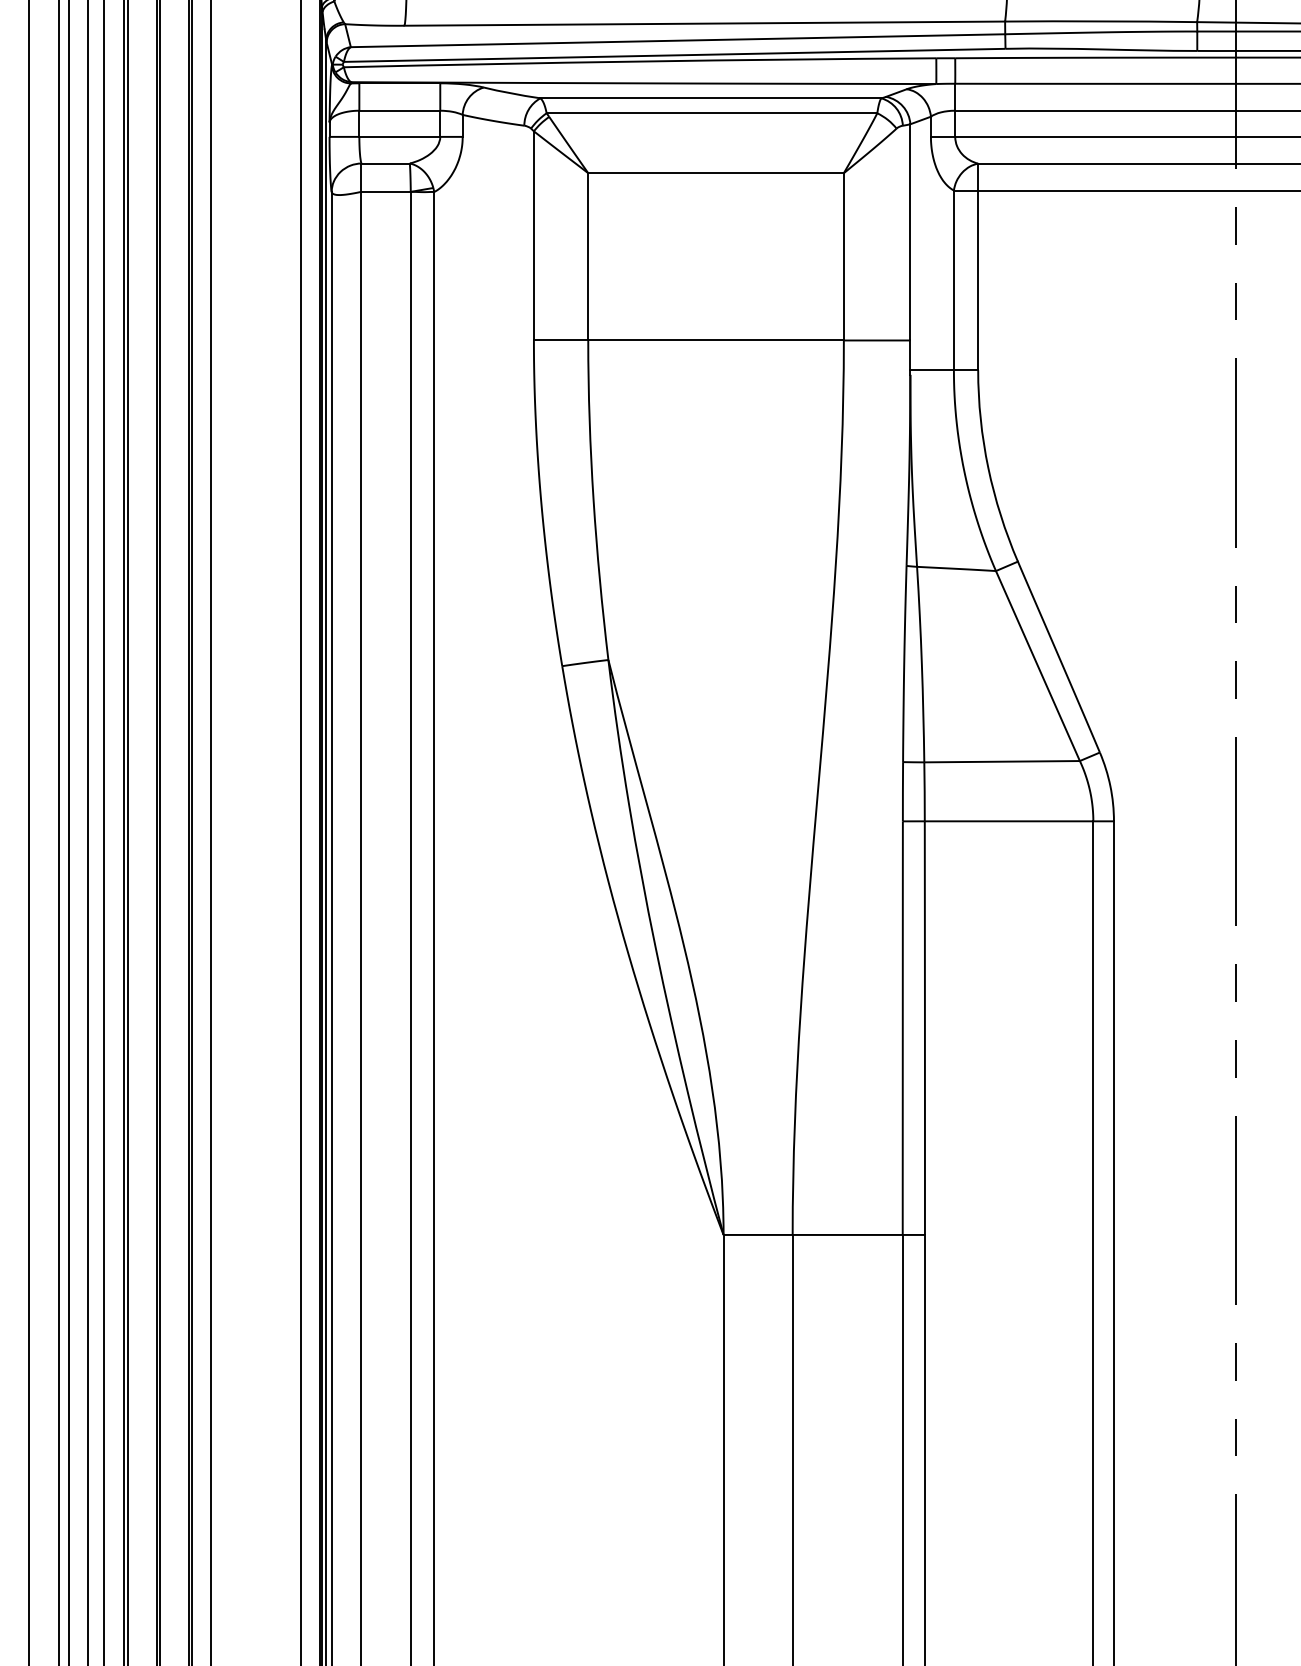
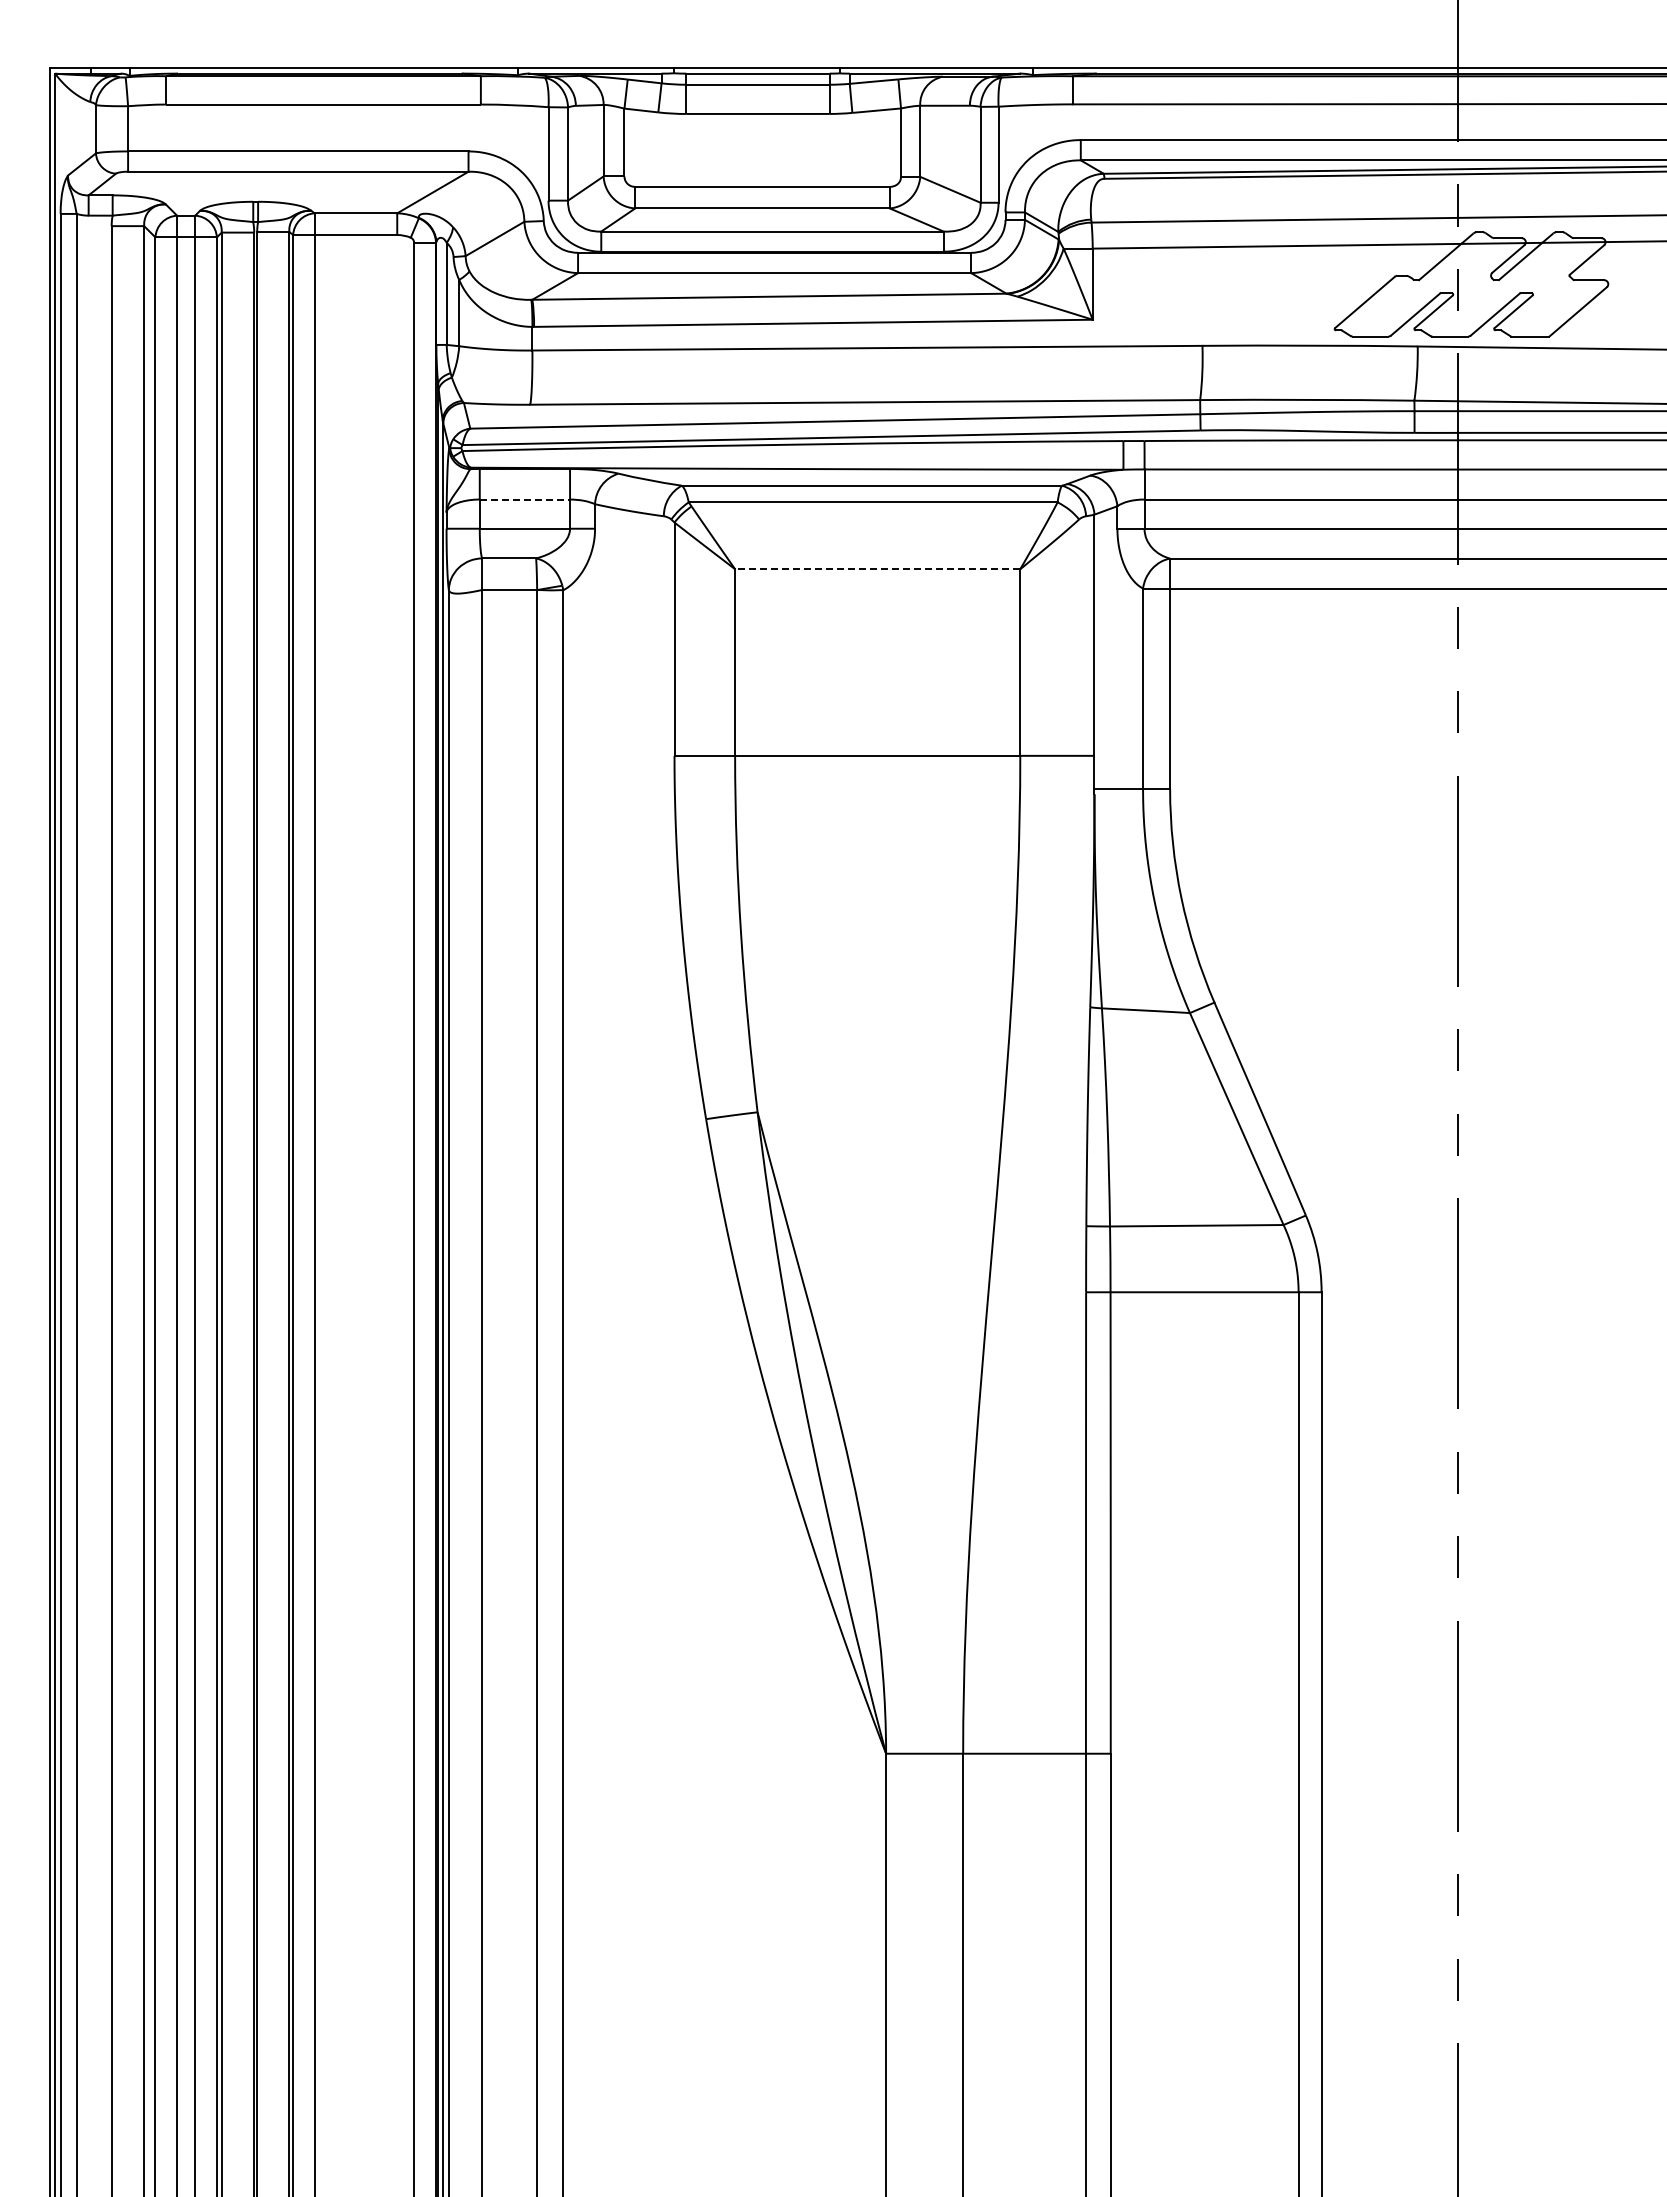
line: (400, 110) -> (525, 499), solid -> dashed
line: (715, 173) -> (877, 569), solid -> dashed

